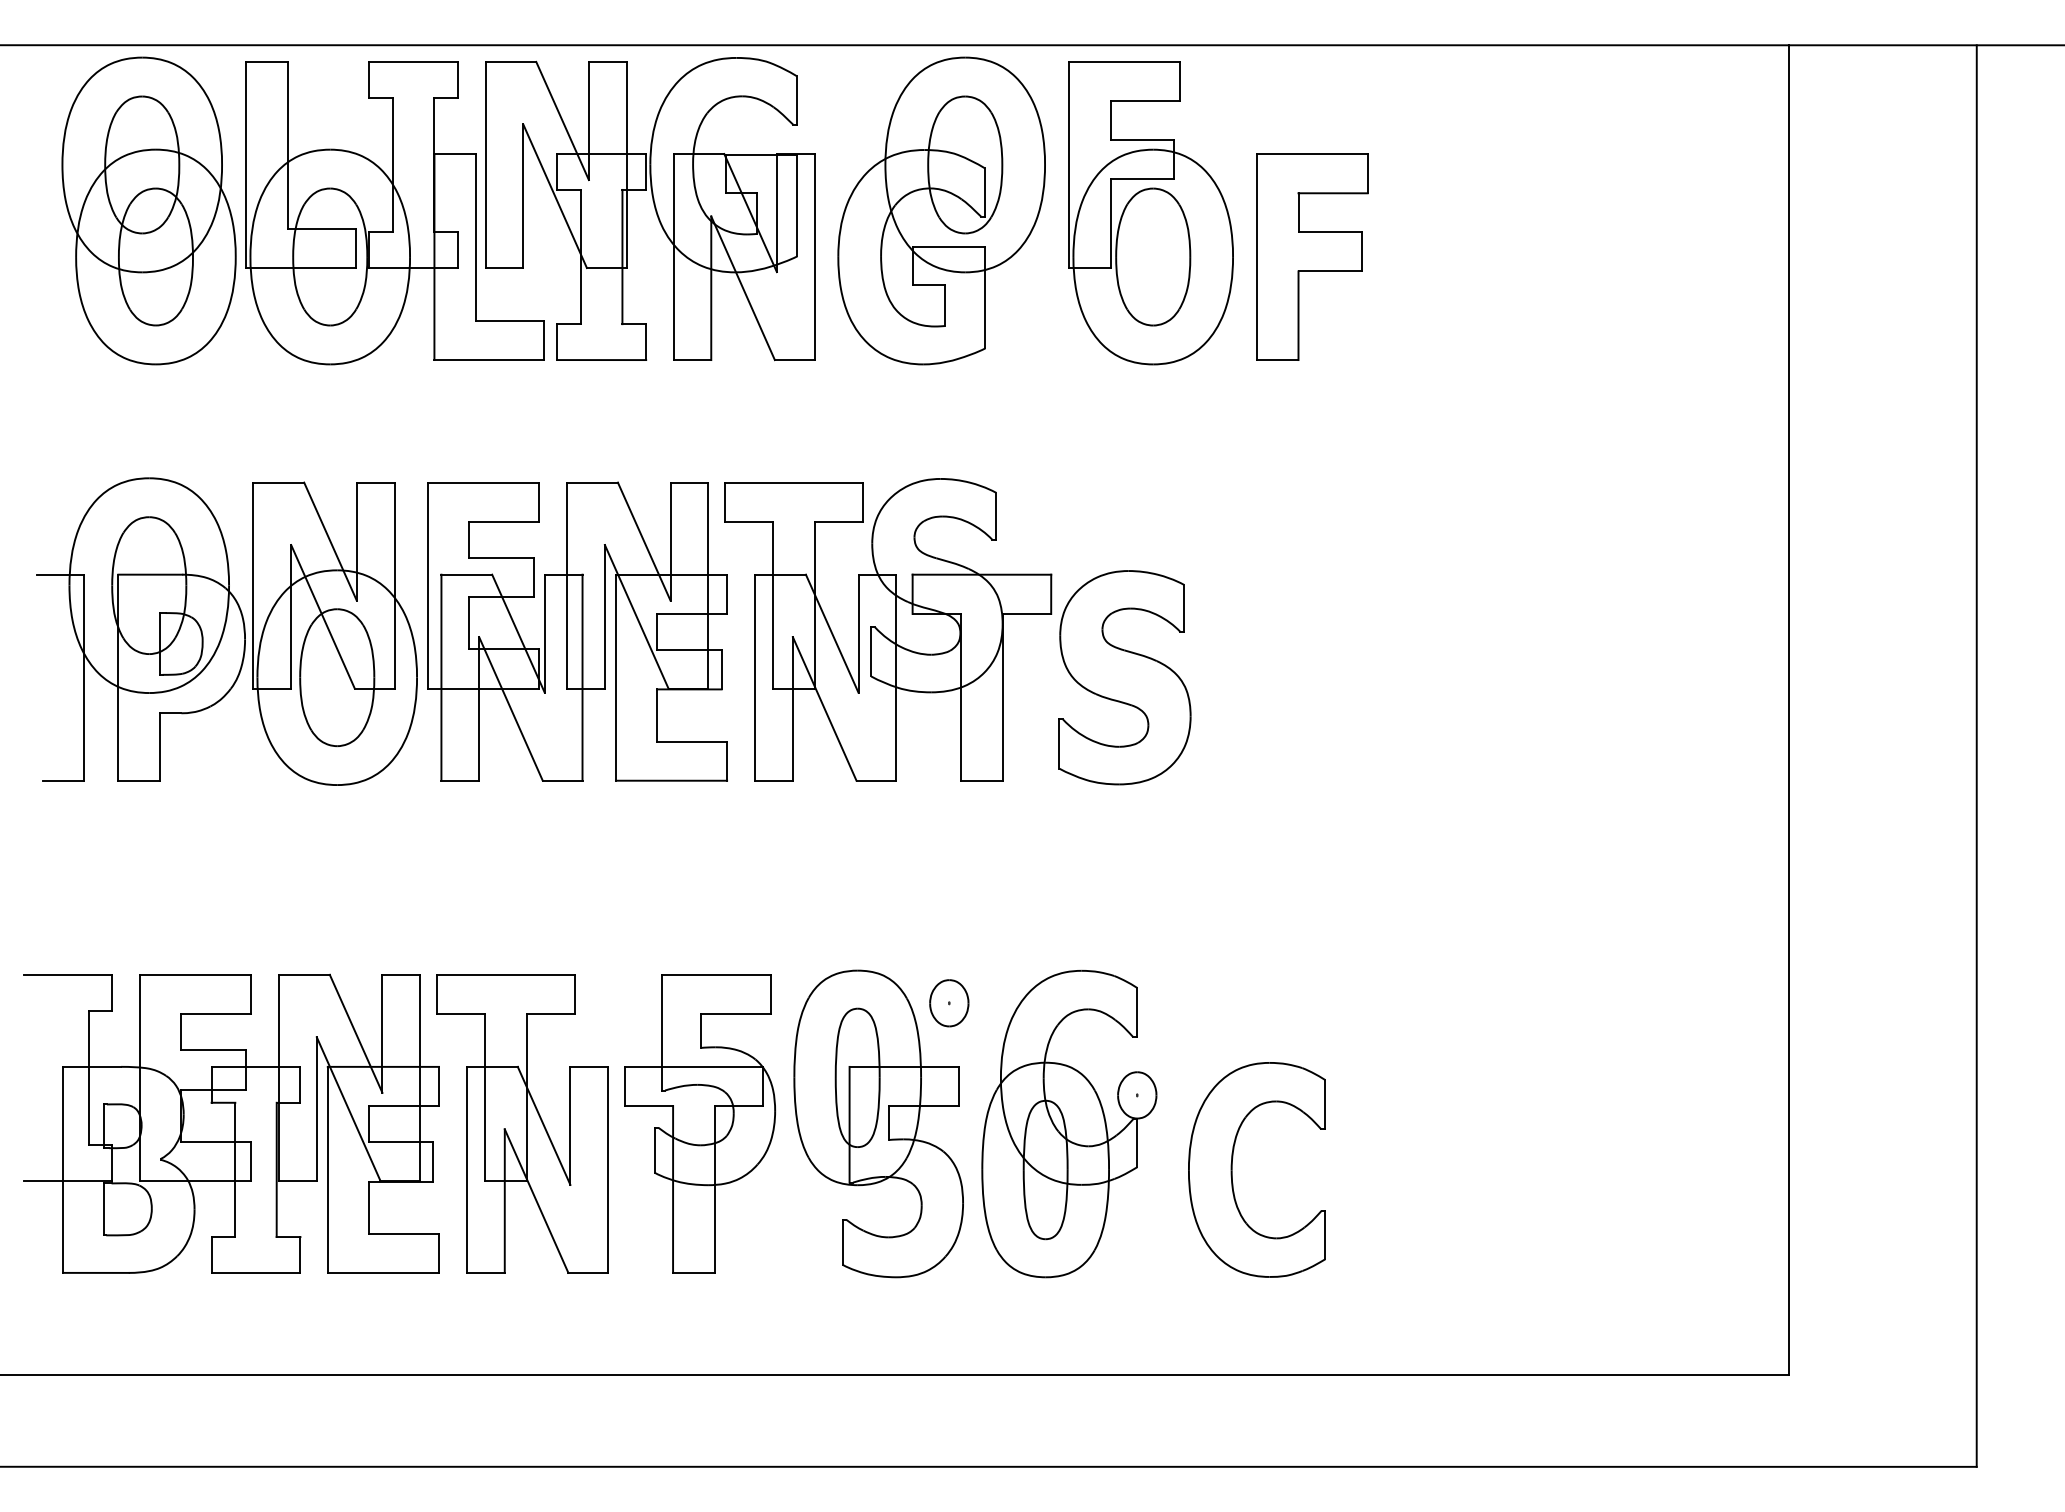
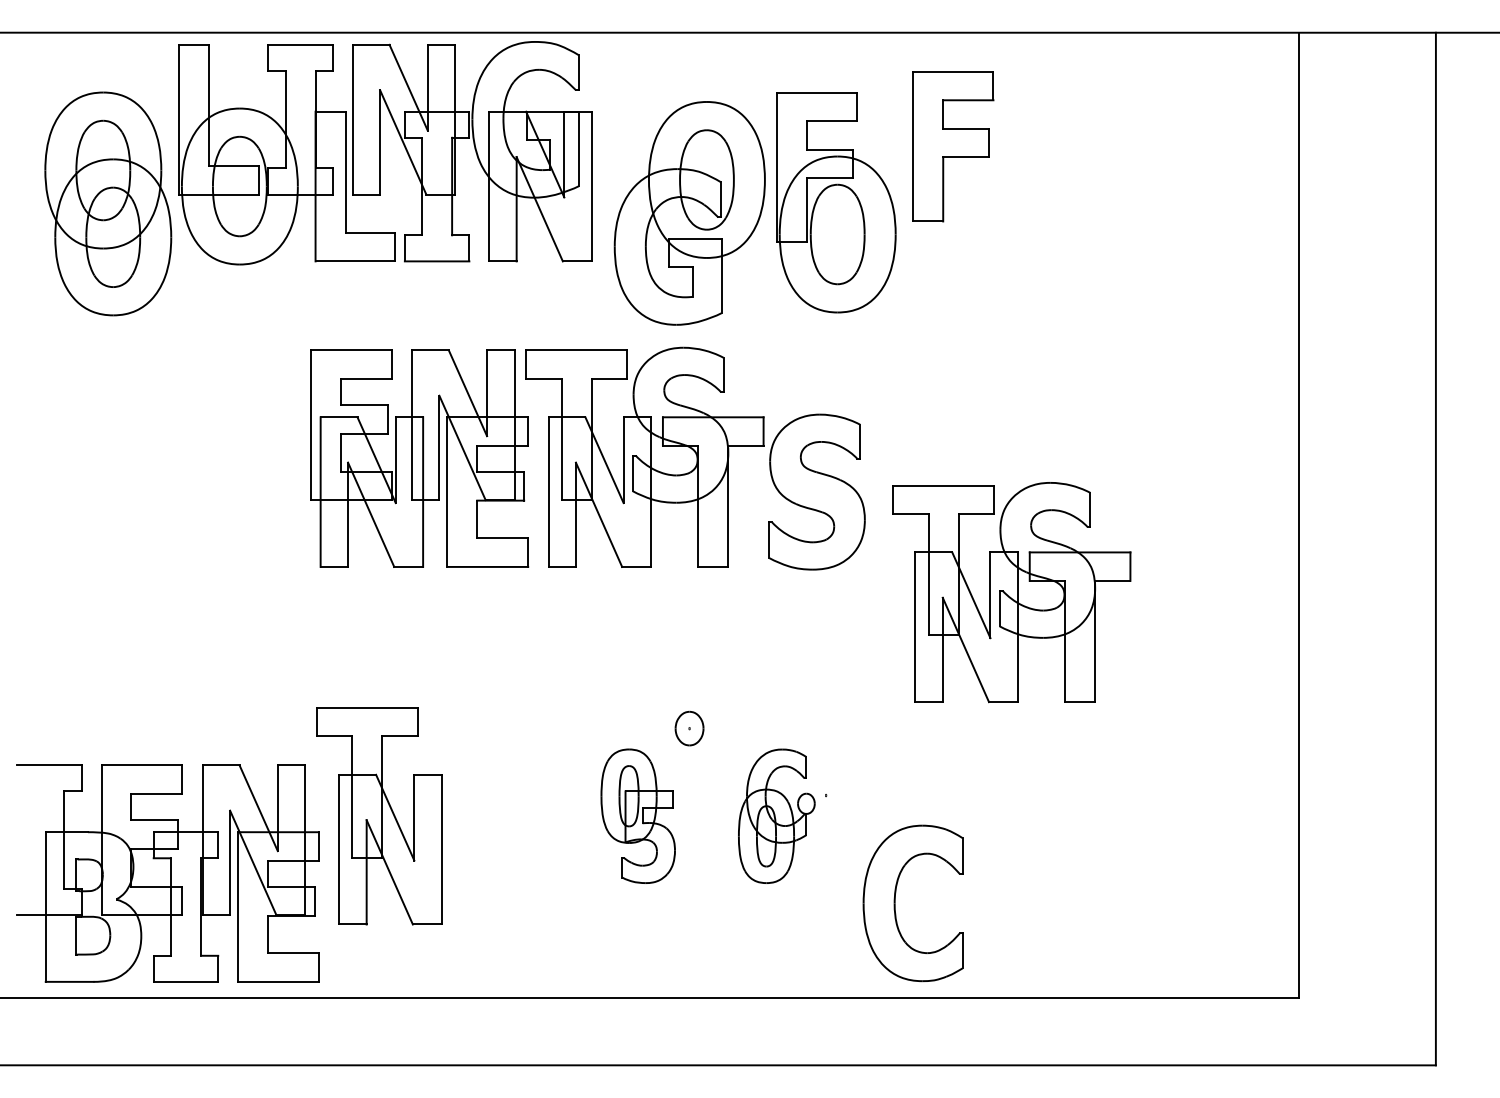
part: (148, 210) -> (107, 203), moved
part: (941, 210) -> (689, 213), moved
part: (1150, 213) -> (835, 202), moved
part: (1312, 256) -> (953, 146), moved
part: (226, 631) -> (164, 458), removed
part: (1393, 815) -> (1012, 592), added
part: (231, 1123) -> (168, 873), moved
part: (700, 1123) -> (508, 815), removed
part: (878, 1123) -> (638, 815), size x0.6
part: (1069, 1123) -> (776, 815), size x0.6
part: (1232, 1169) -> (895, 903), moved

